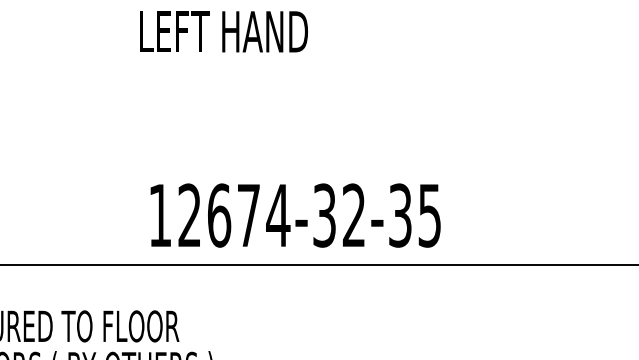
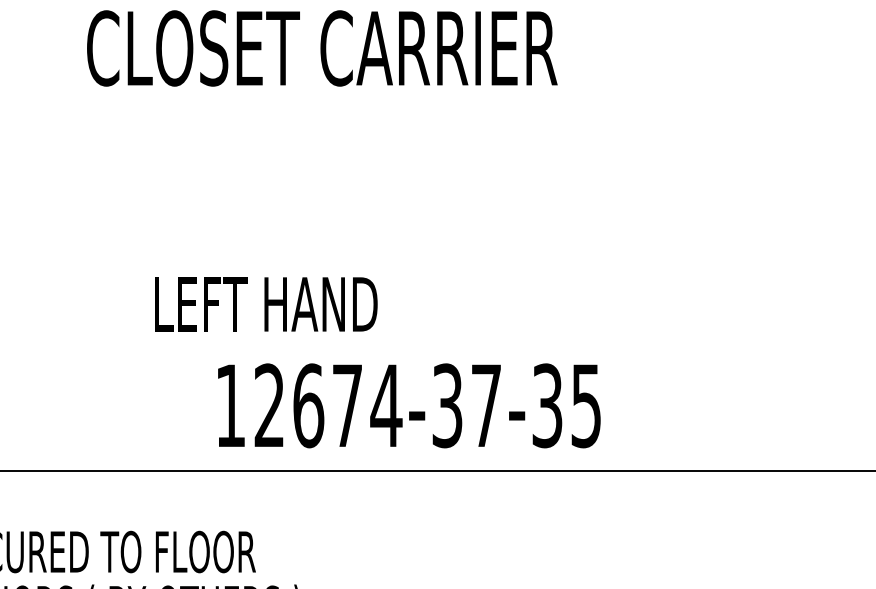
text: (223, 31) -> (266, 304), moved
text: (353, 214) -> (485, 404), 12674-32-35 -> 12674-37-35

